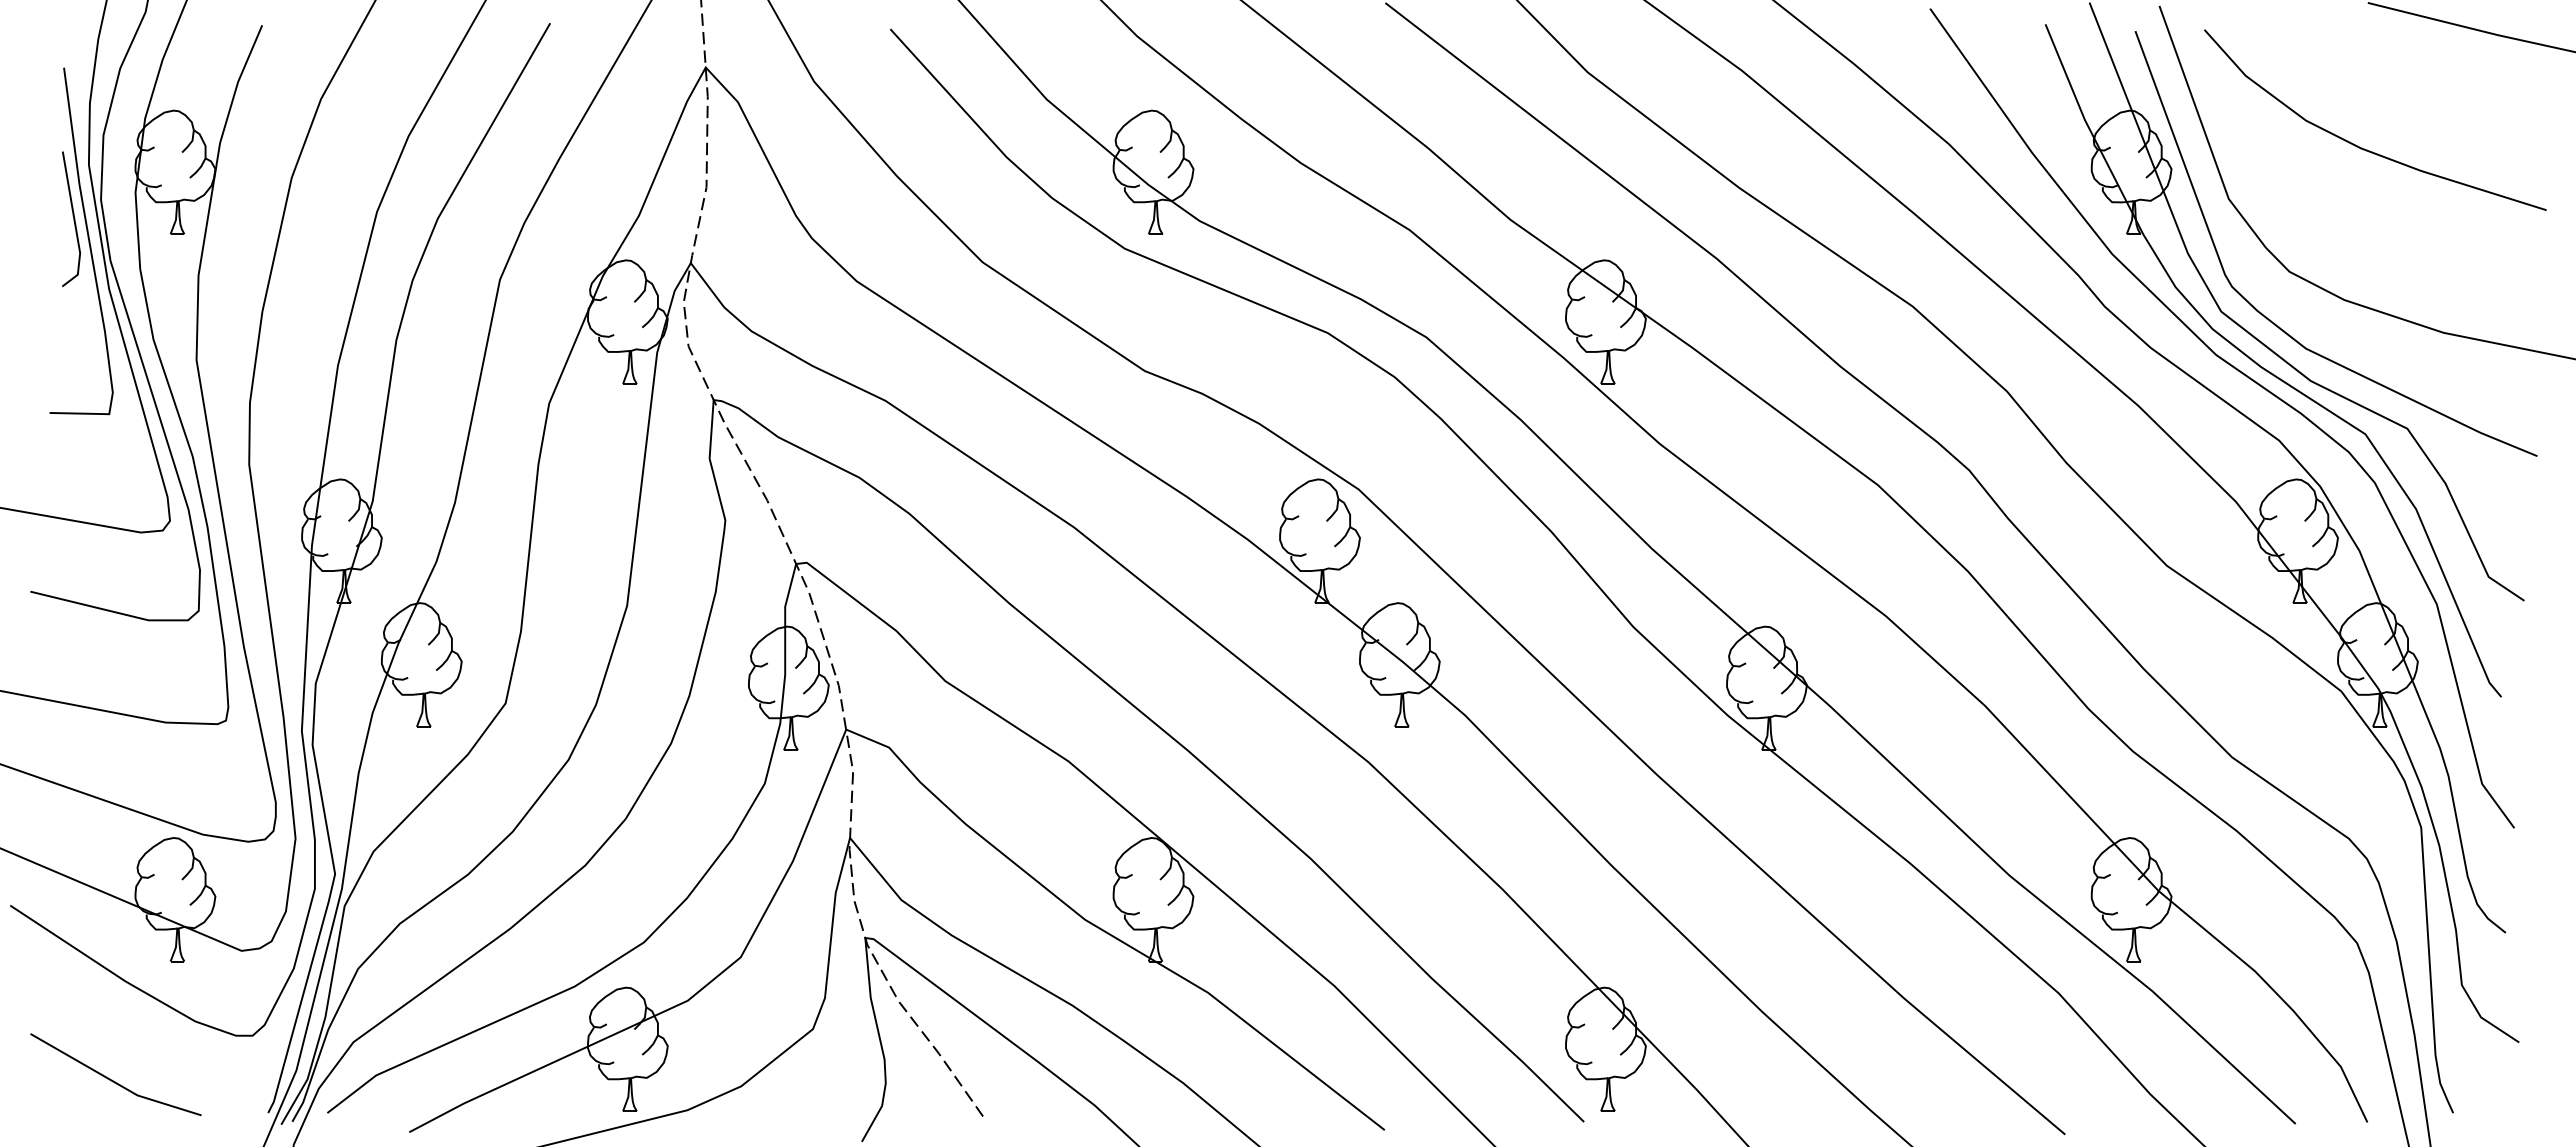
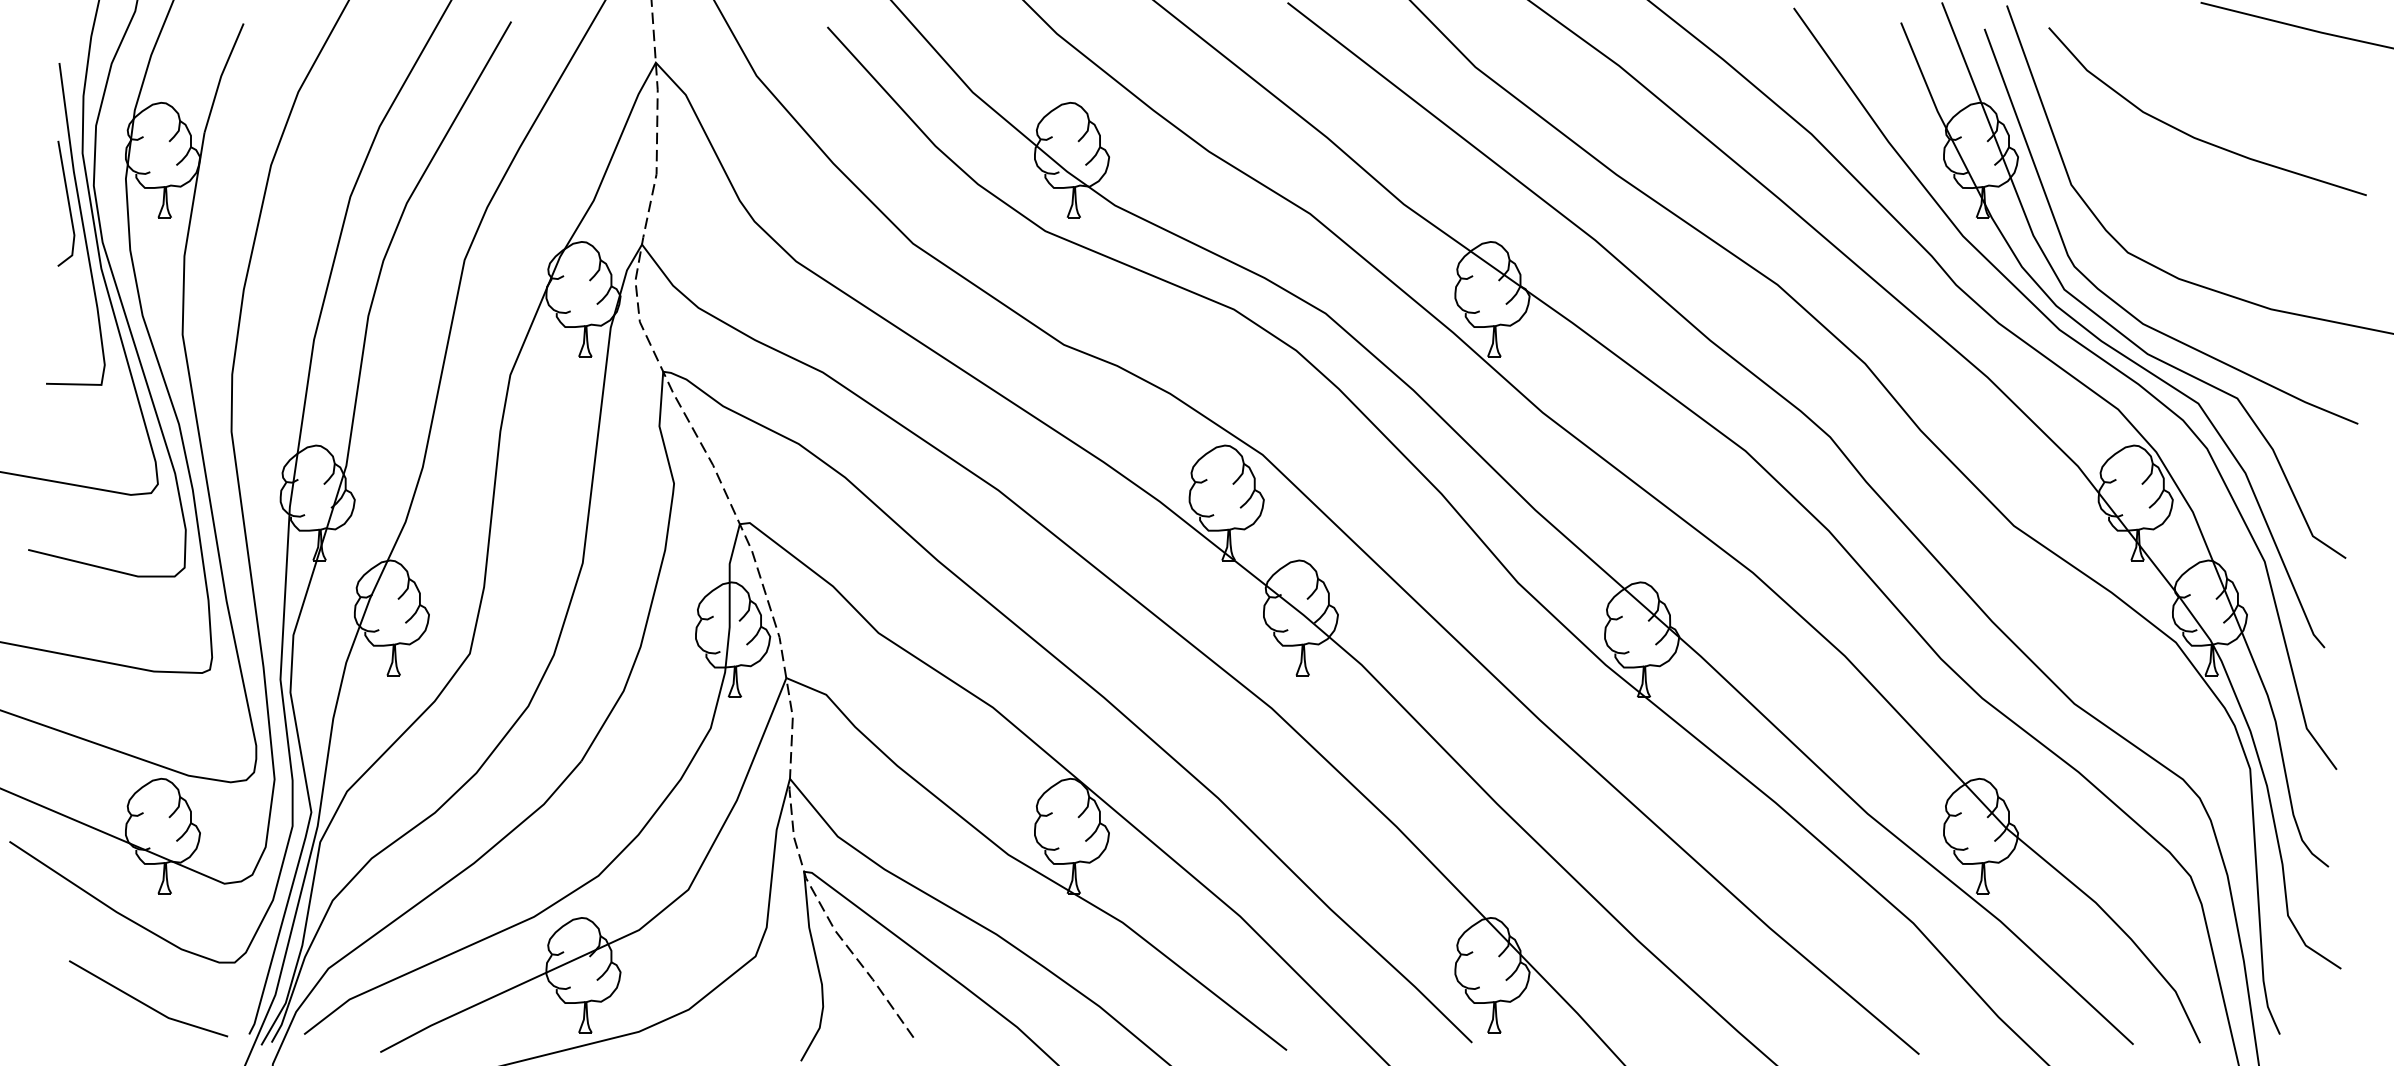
line: (113, 1080) -> (146, 1004), moved

